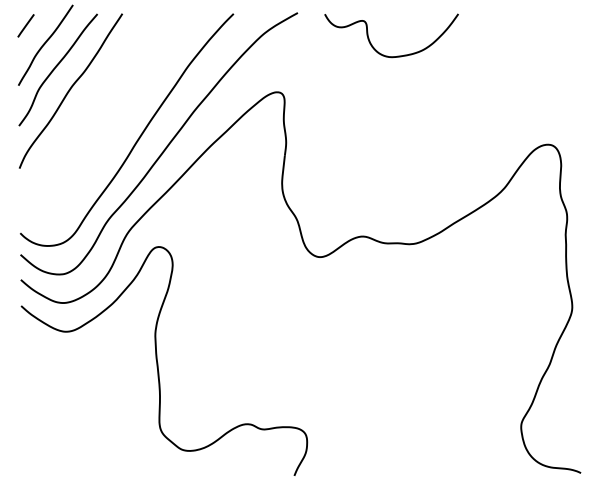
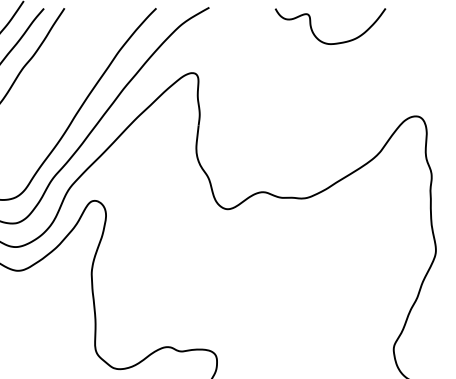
curve: (387, 55) -> (327, 42), moved

